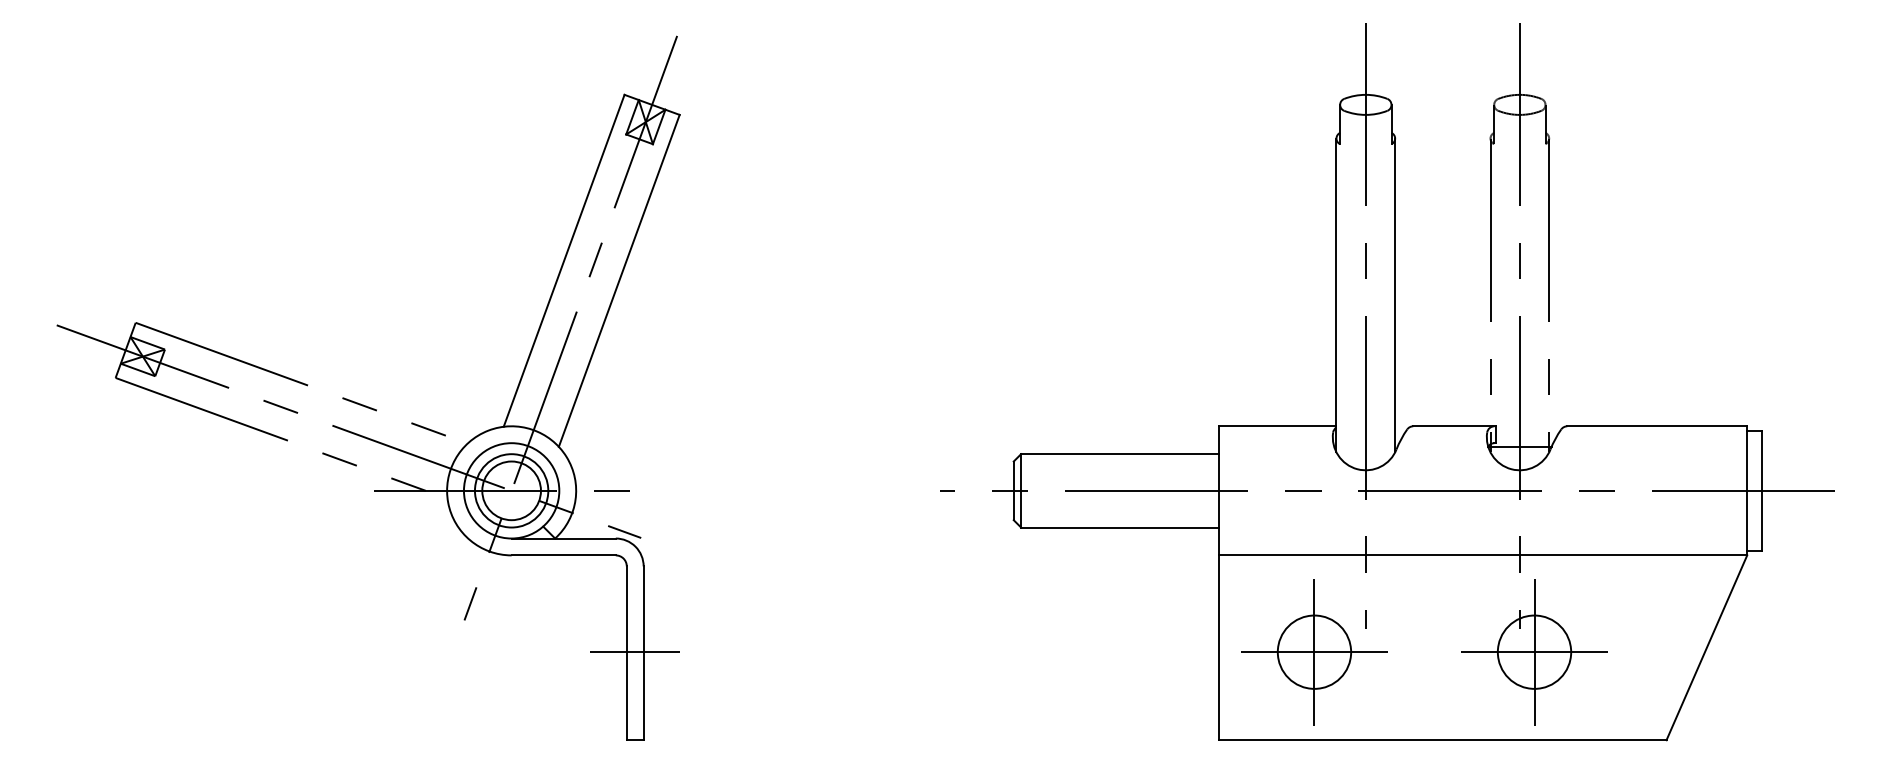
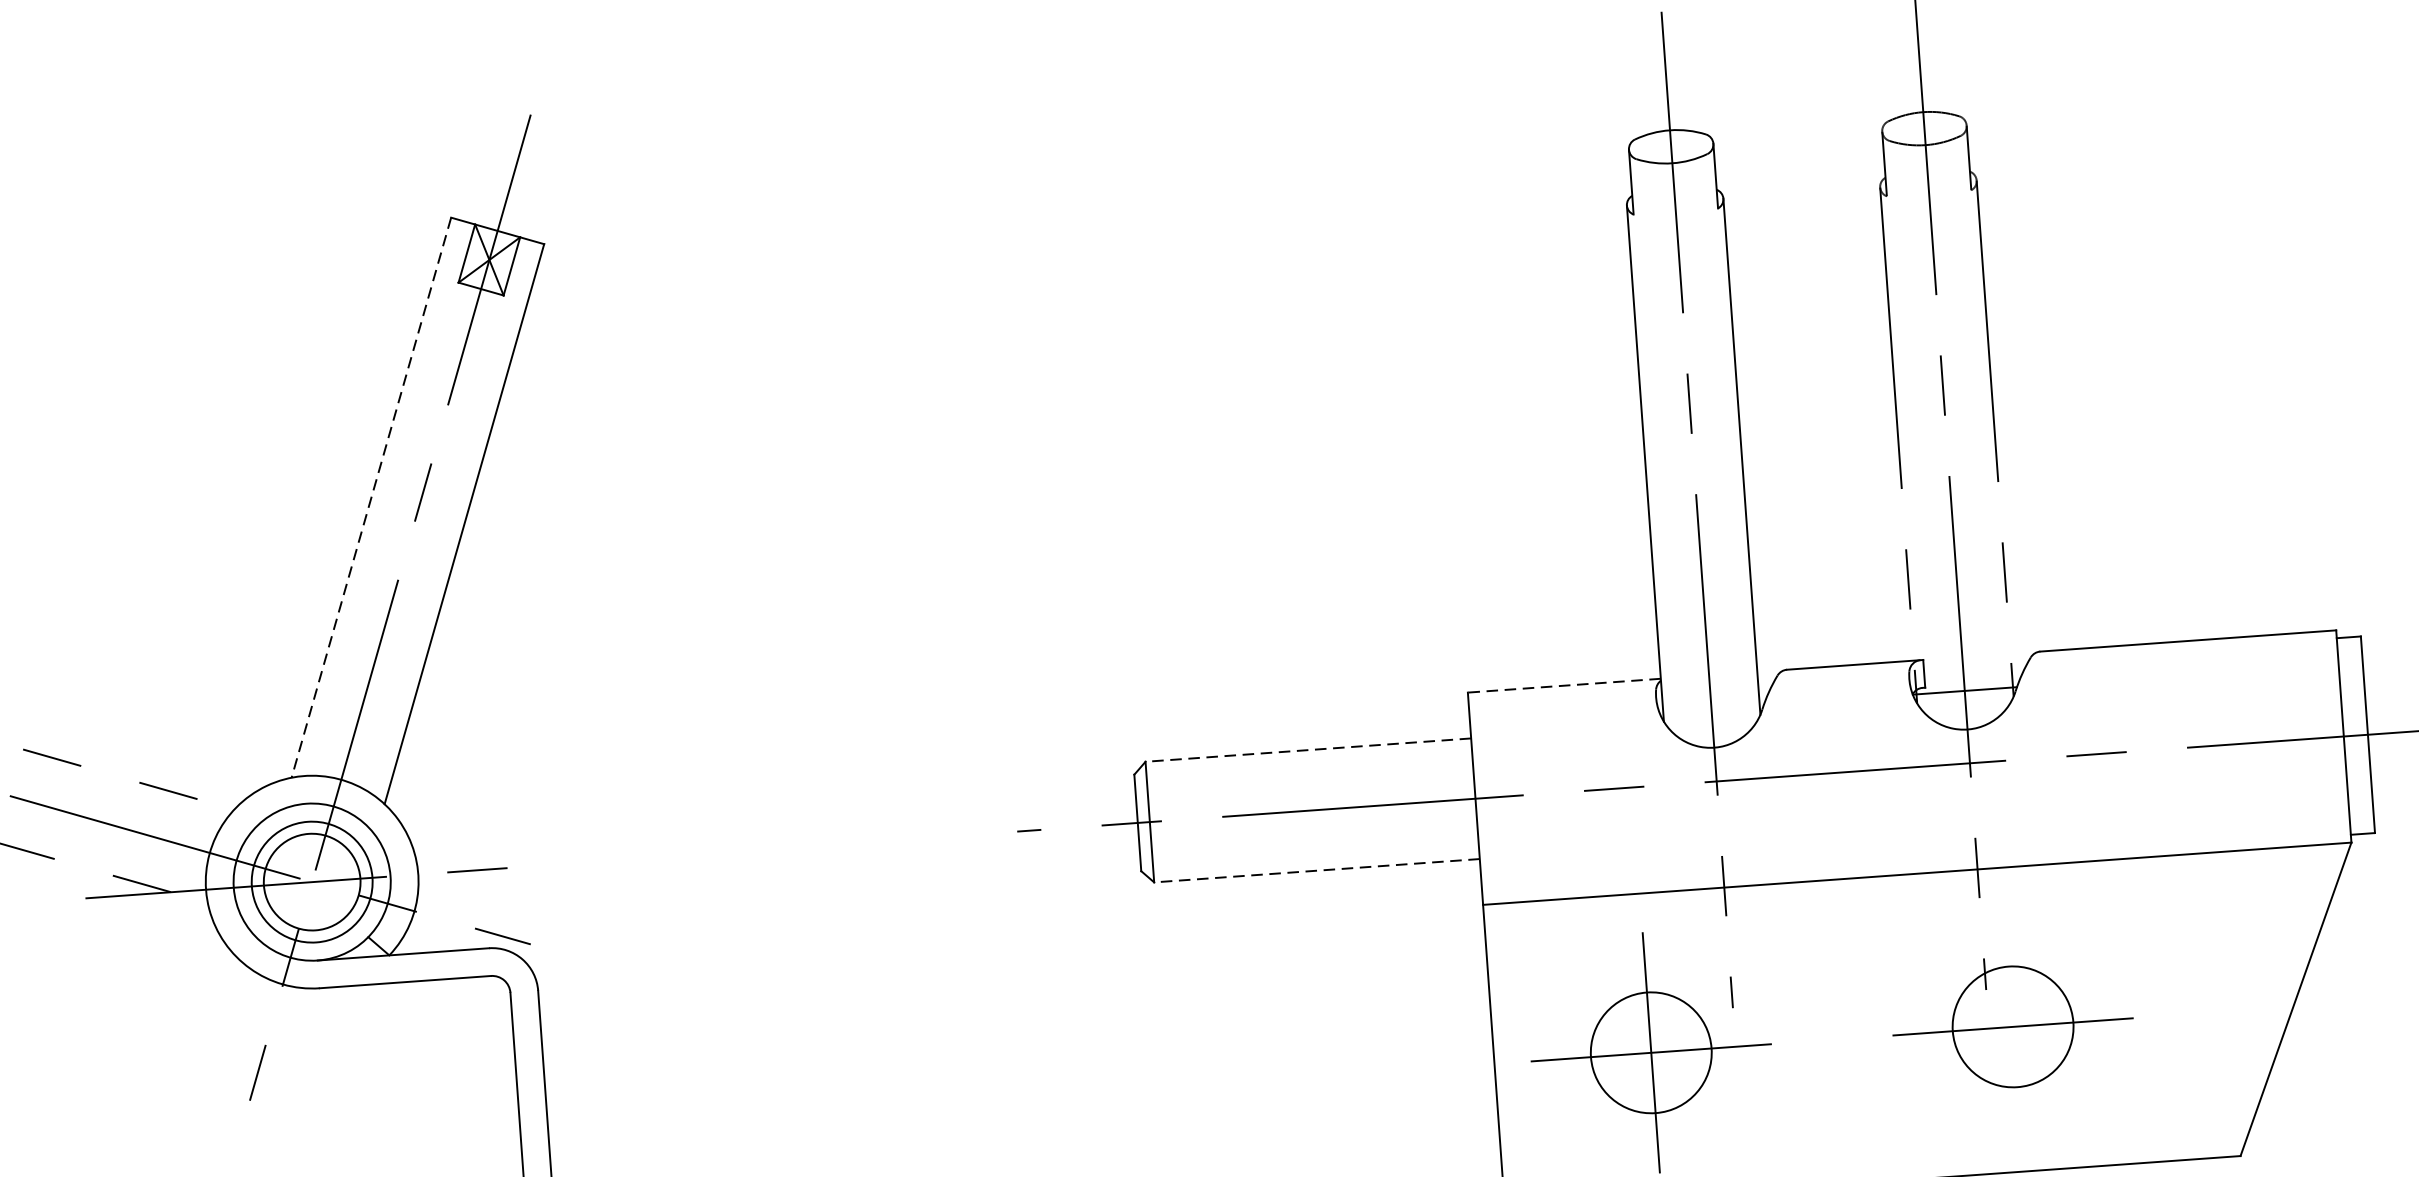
line: (564, 260) -> (371, 497), solid -> dashed
line: (1277, 426) -> (1563, 686), solid -> dashed
line: (1119, 454) -> (1307, 750), solid -> dashed
line: (1119, 527) -> (1315, 870), solid -> dashed
line: (1534, 651) -> (2012, 1025), removed
line: (635, 652) -> (534, 1133), removed

